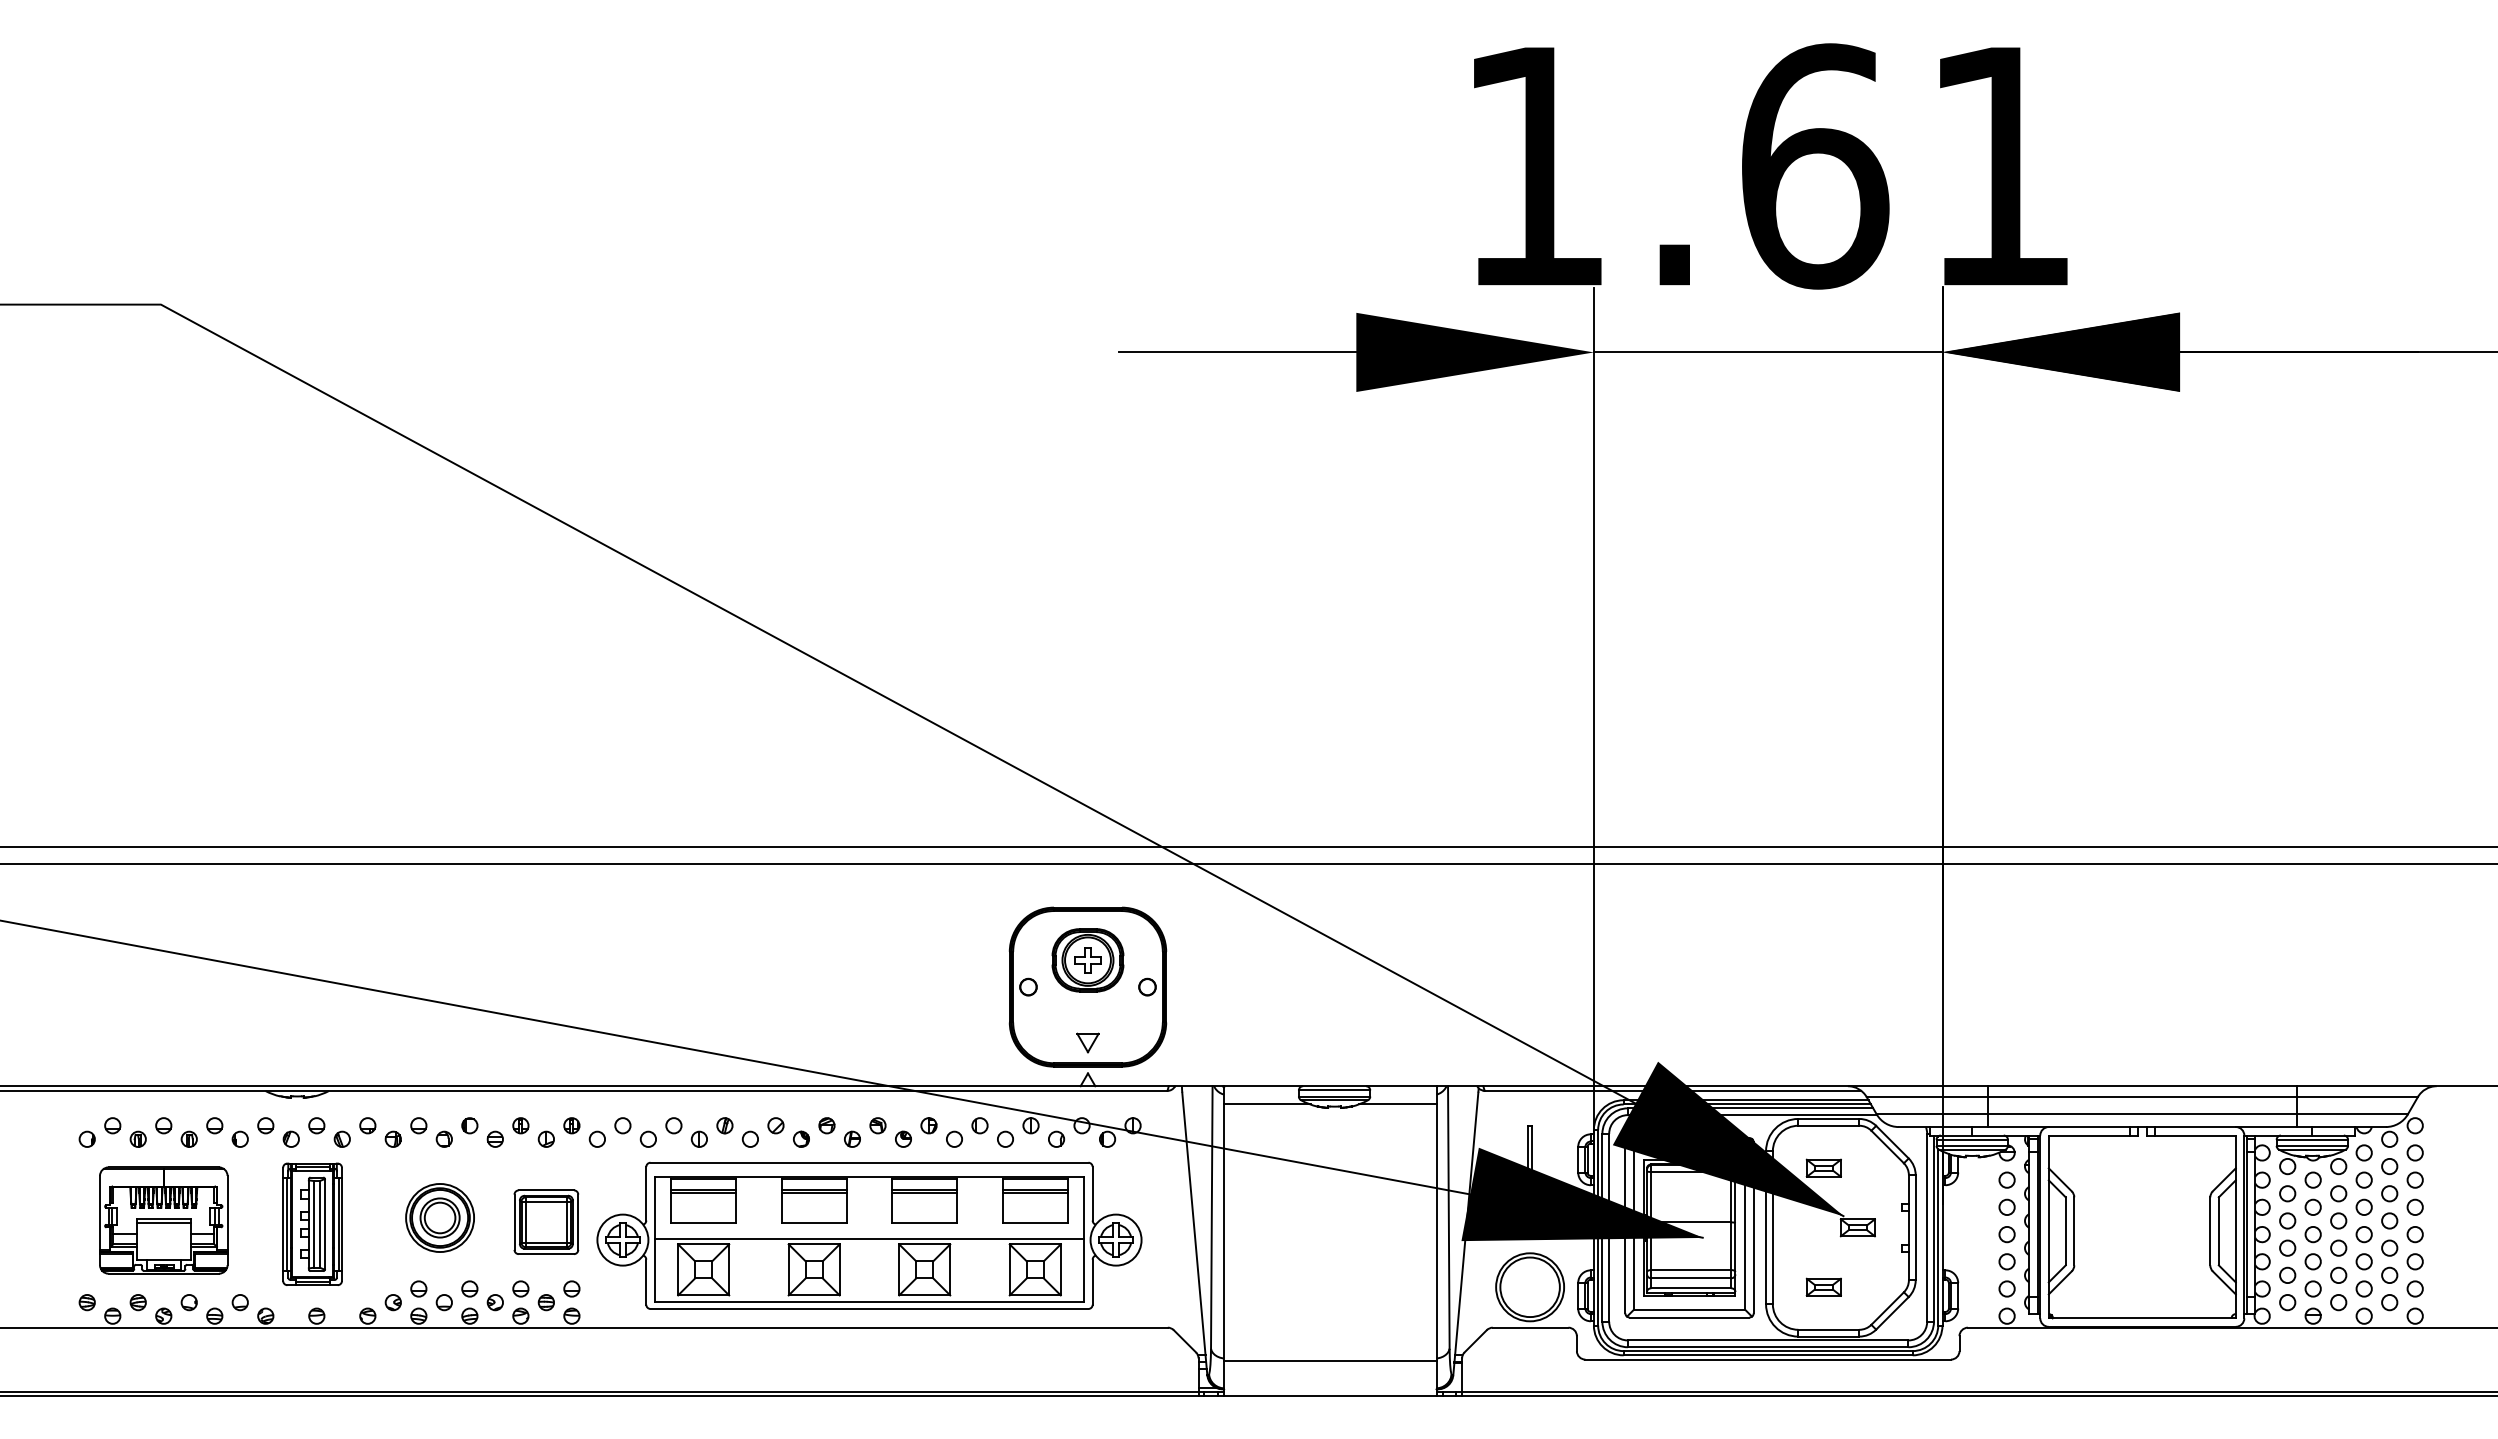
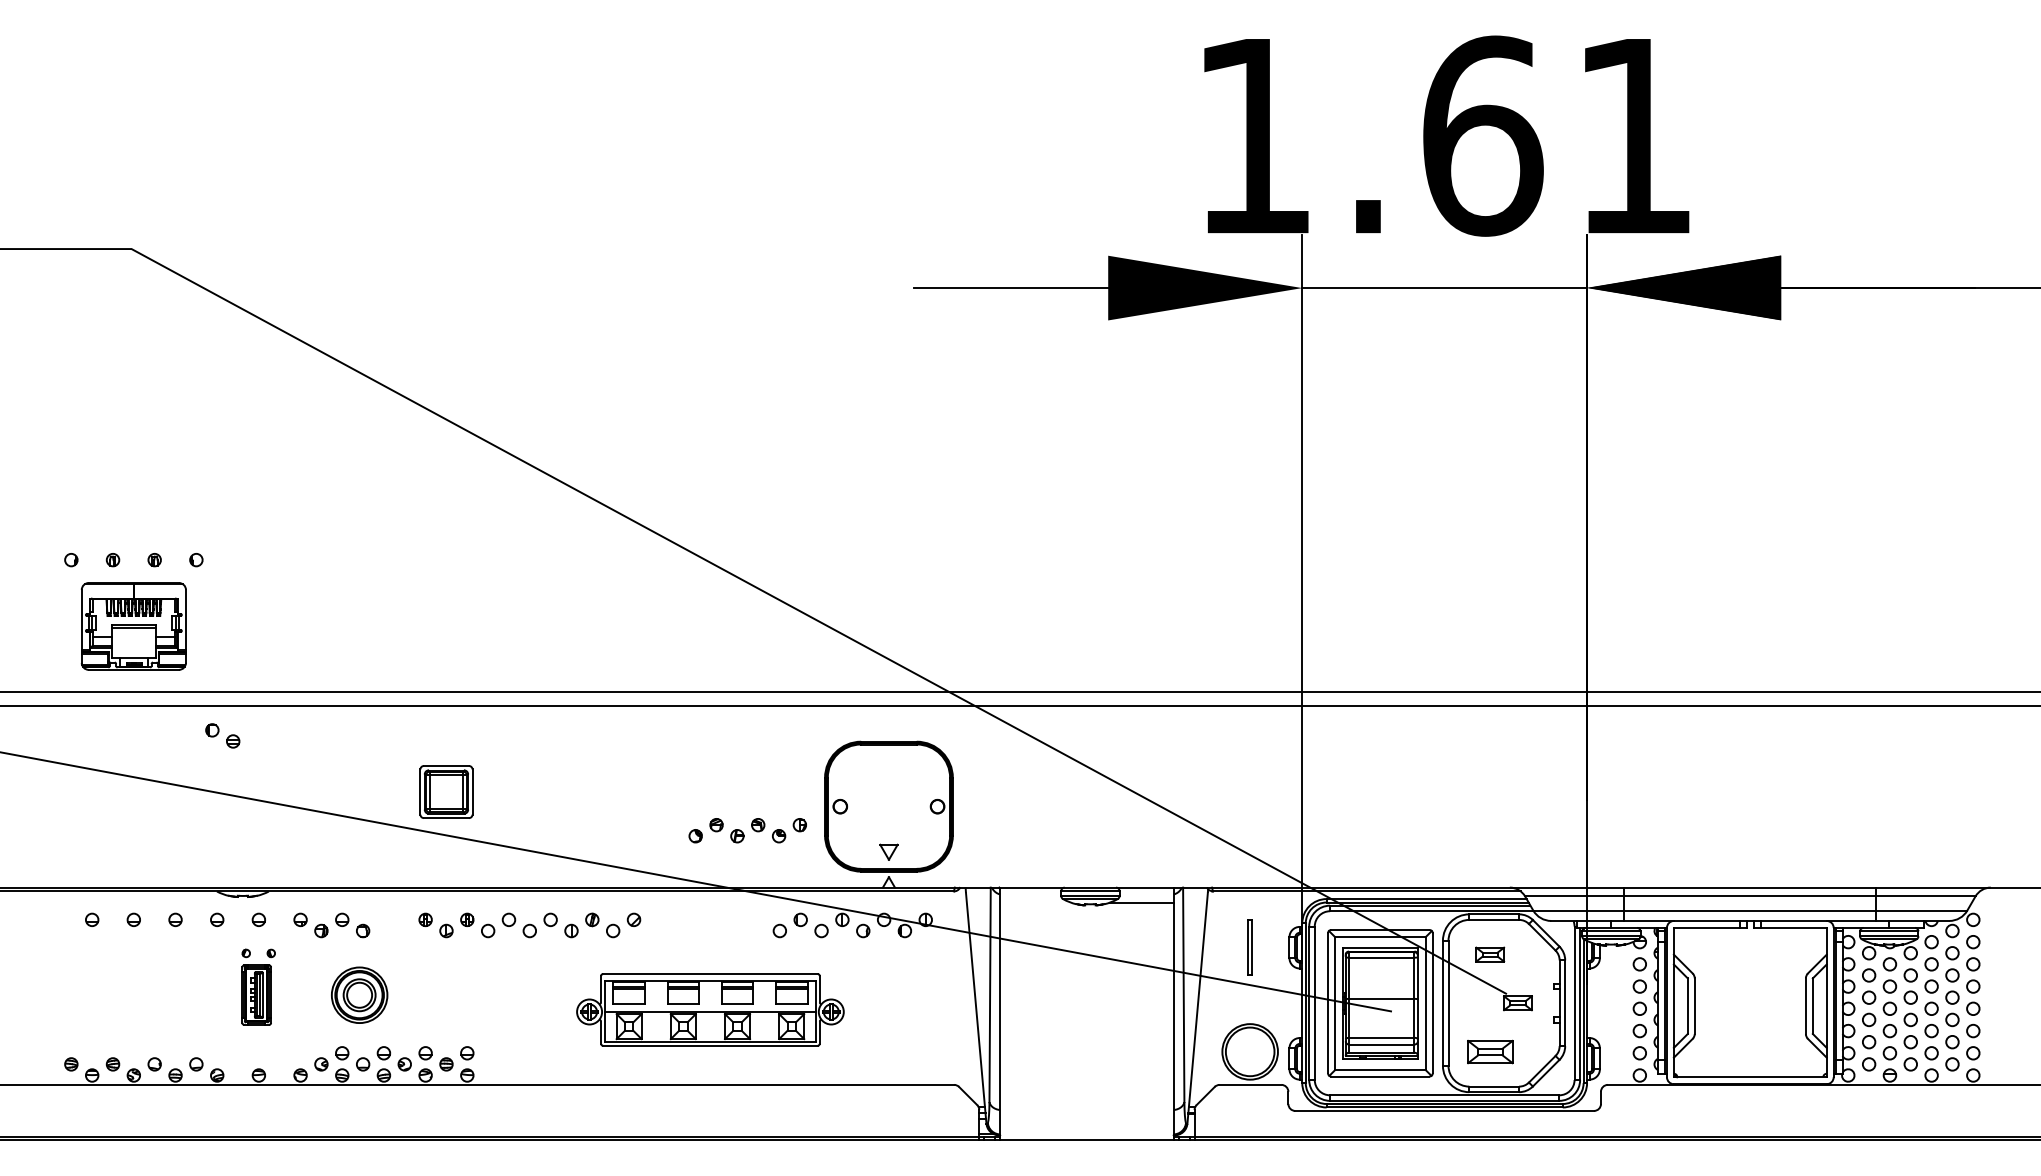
part: (1087, 960) -> (888, 784), removed
line: (1267, 1104) -> (1035, 902), removed
part: (482, 1132) -> (222, 735), moved
part: (865, 1132) -> (748, 830), moved
fill: (1728, 1138) -> (1412, 930), removed
fill: (1582, 1194) -> (1292, 976), removed
part: (163, 1202) -> (133, 611), moved
part: (316, 1207) -> (258, 986), size x0.6
part: (546, 1221) -> (446, 791), moved
part: (869, 1235) -> (710, 1009), size x0.6
part: (1823, 1286) -> (1489, 1051), size x1.6
line: (1330, 1361) -> (1087, 1112), removed

